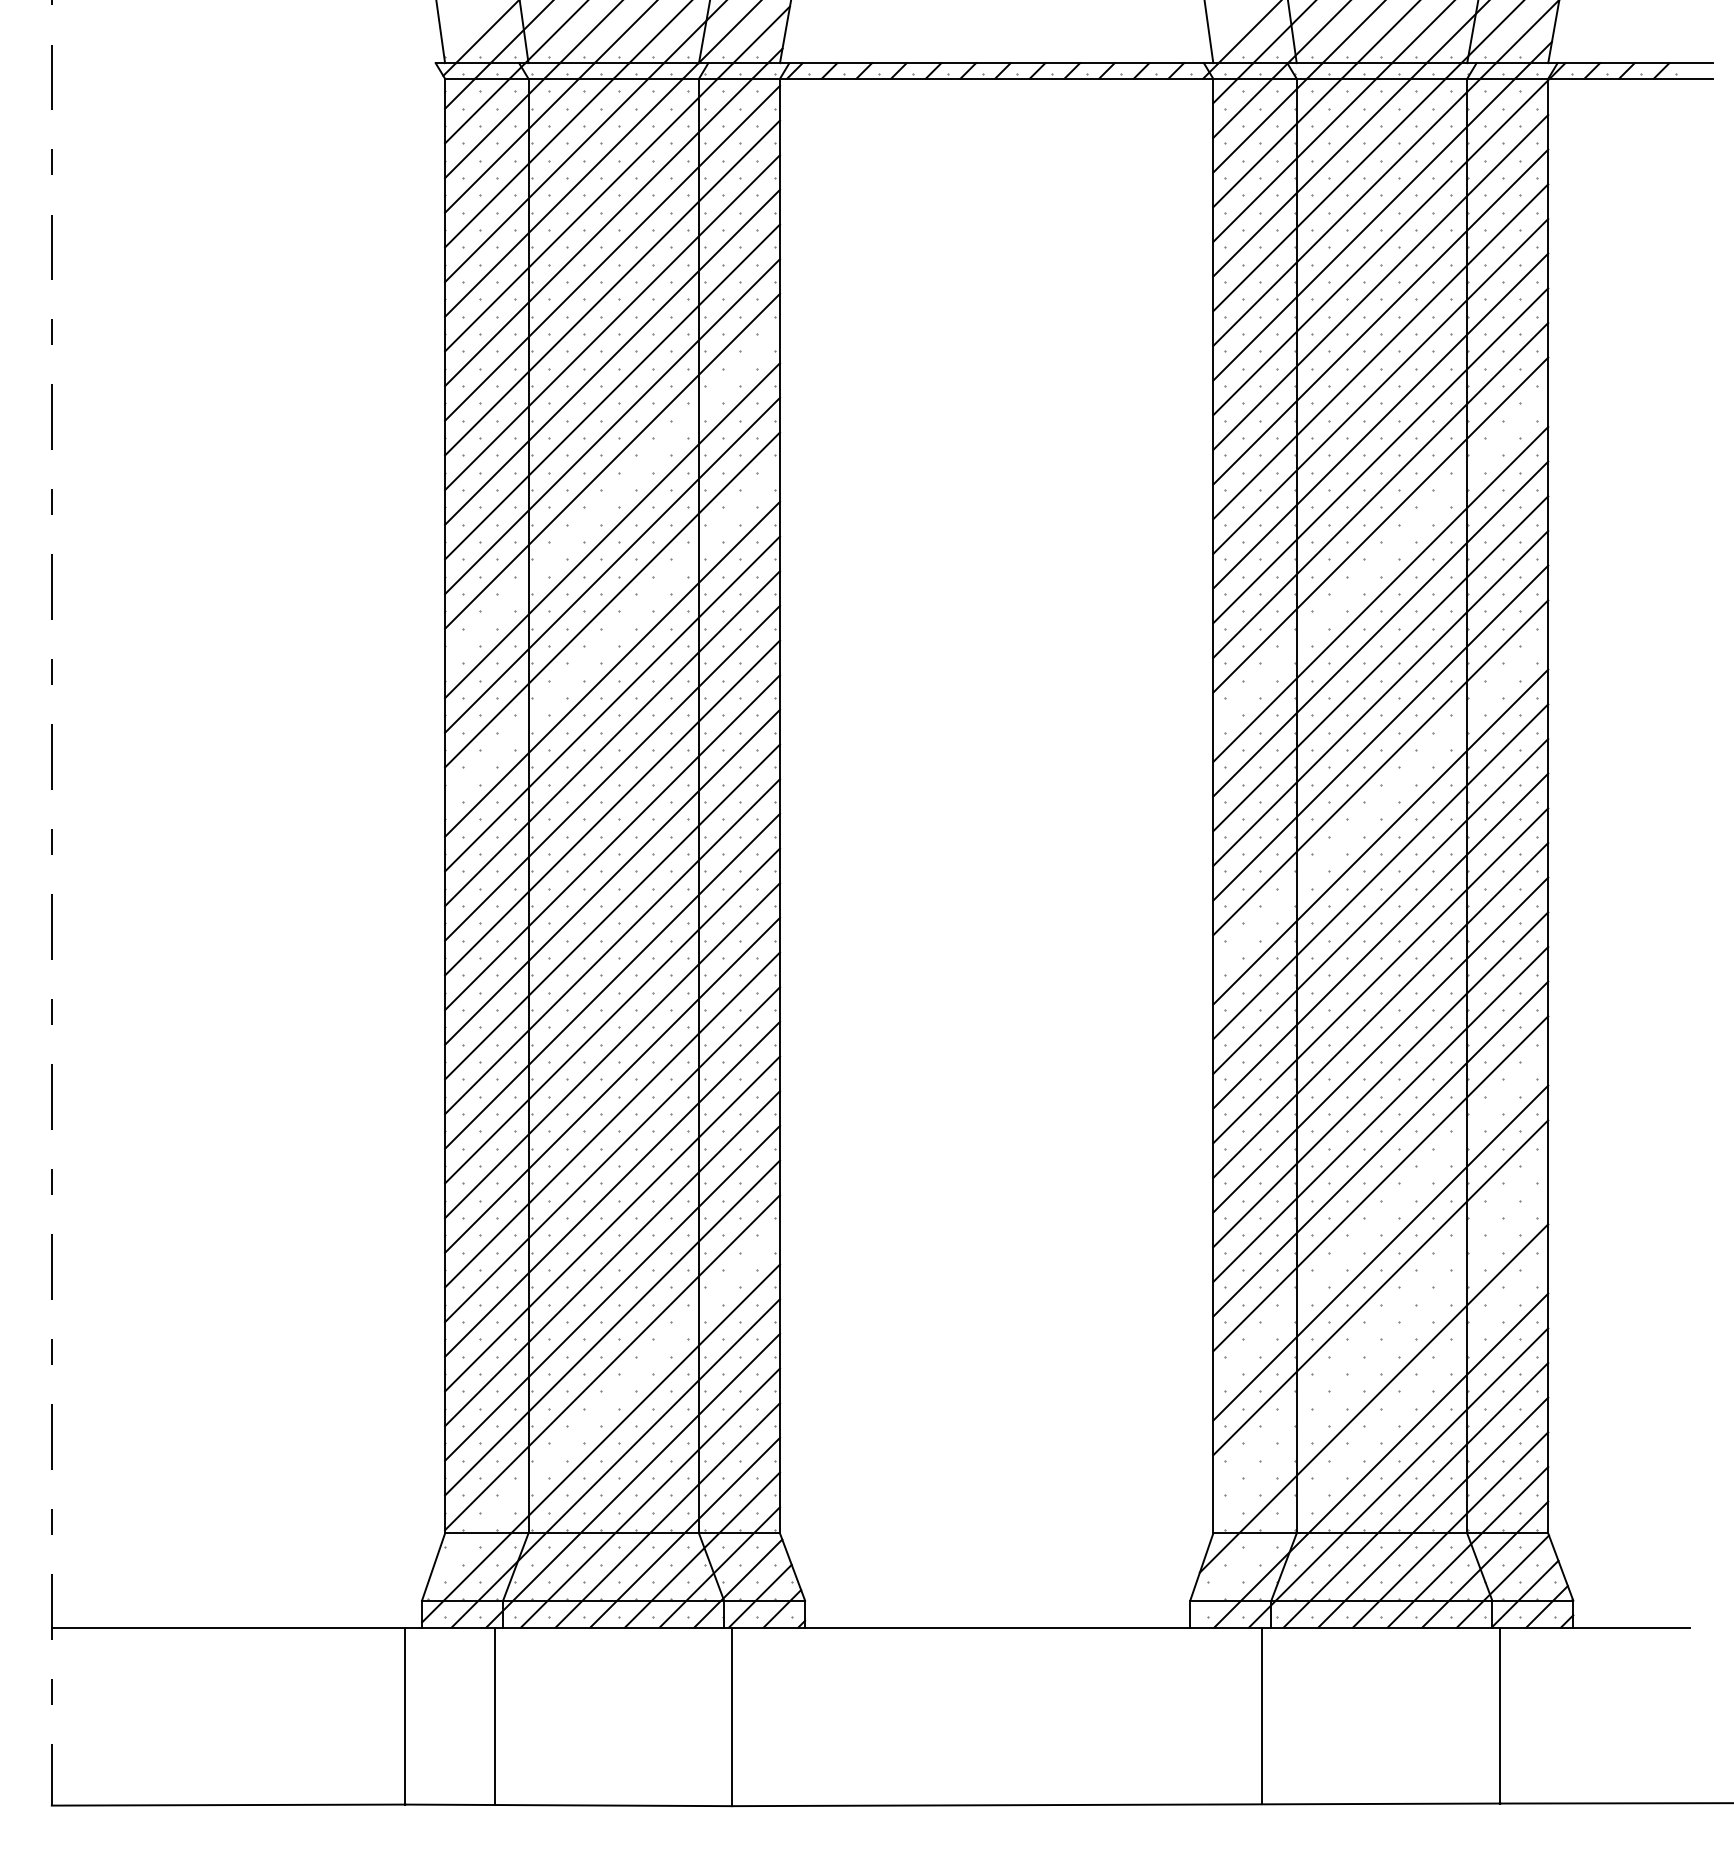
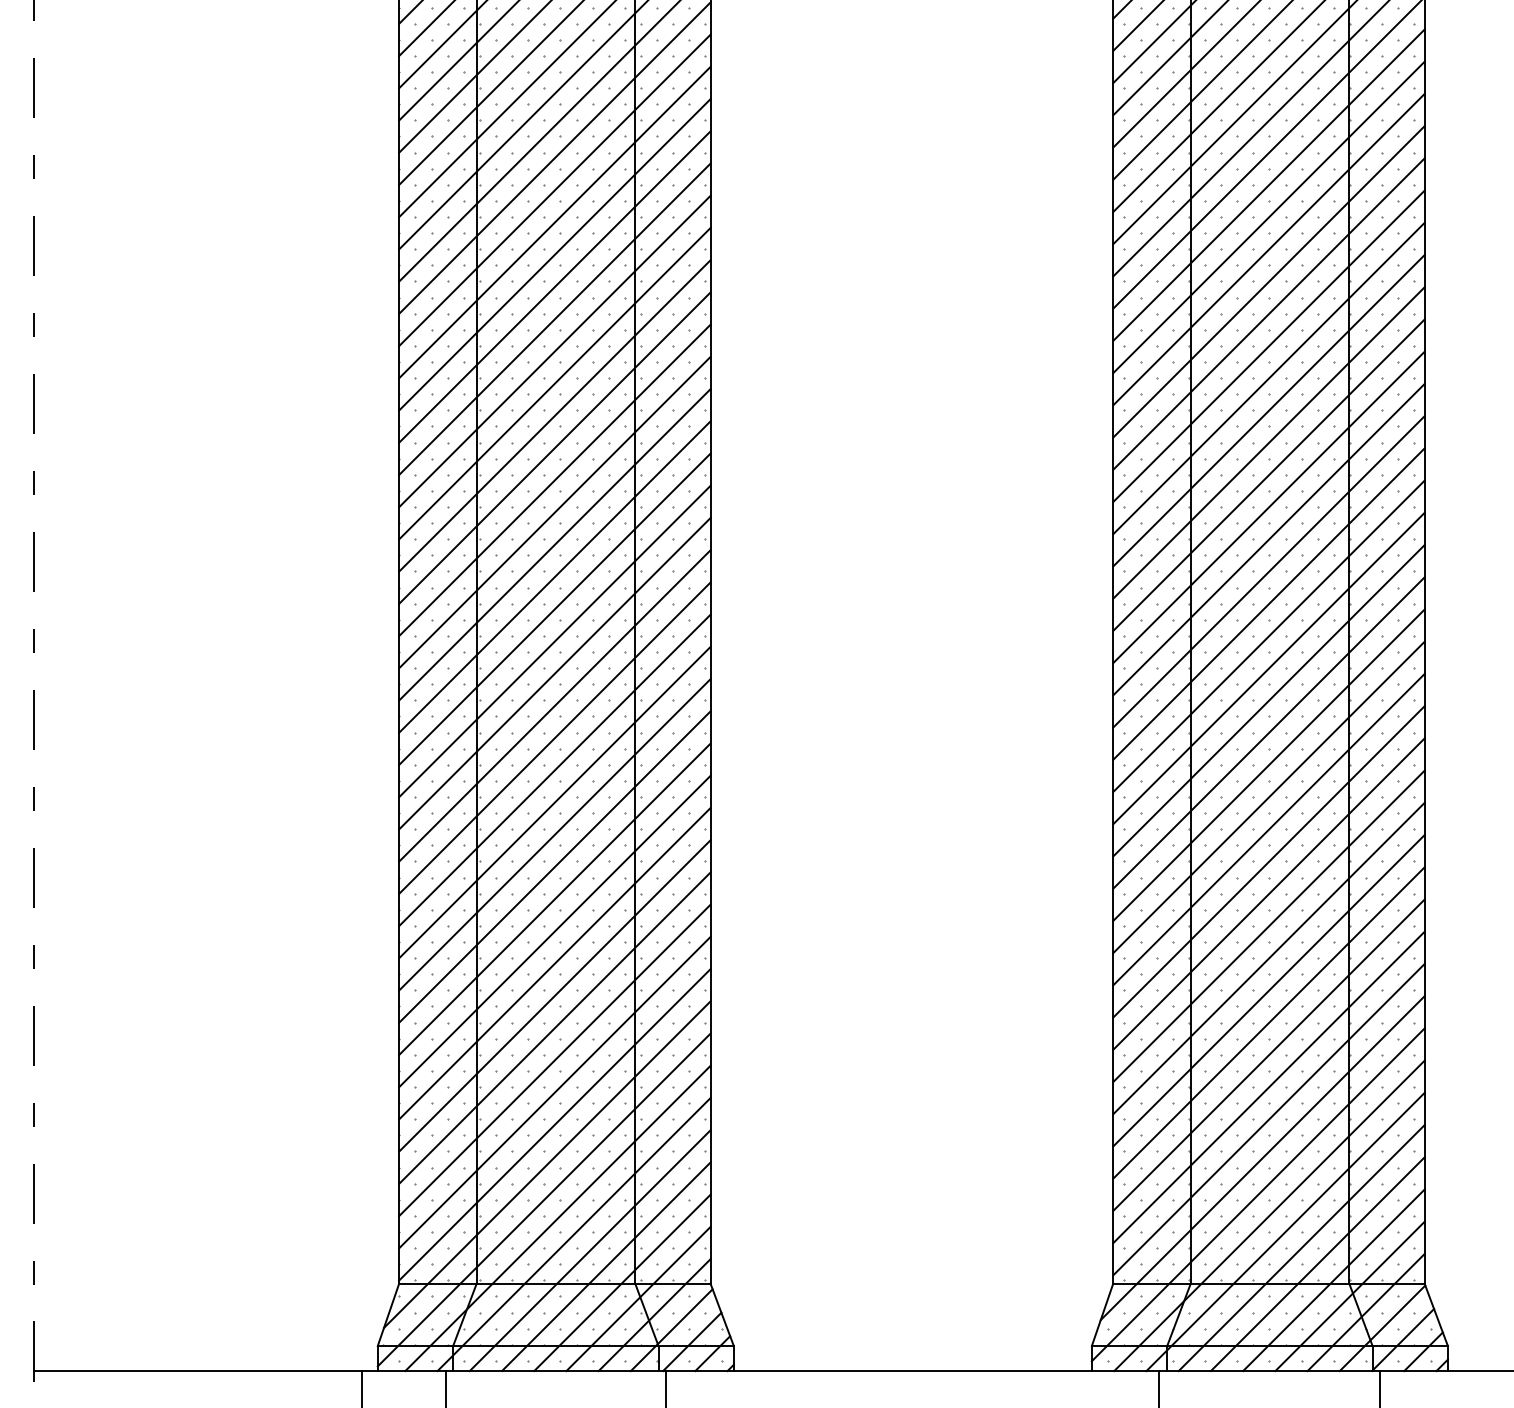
line: (612, 495) -> (554, 318), added
line: (1380, 559) -> (1268, 378), added
line: (612, 634) -> (554, 448), added
line: (1380, 802) -> (1268, 604), added
line: (1380, 1218) -> (1268, 990), added
line: (1380, 1322) -> (1268, 1087), added
line: (1380, 1356) -> (1268, 1119), added
line: (604, 1405) -> (547, 1164), added
line: (1369, 1437) -> (1258, 1194), added

